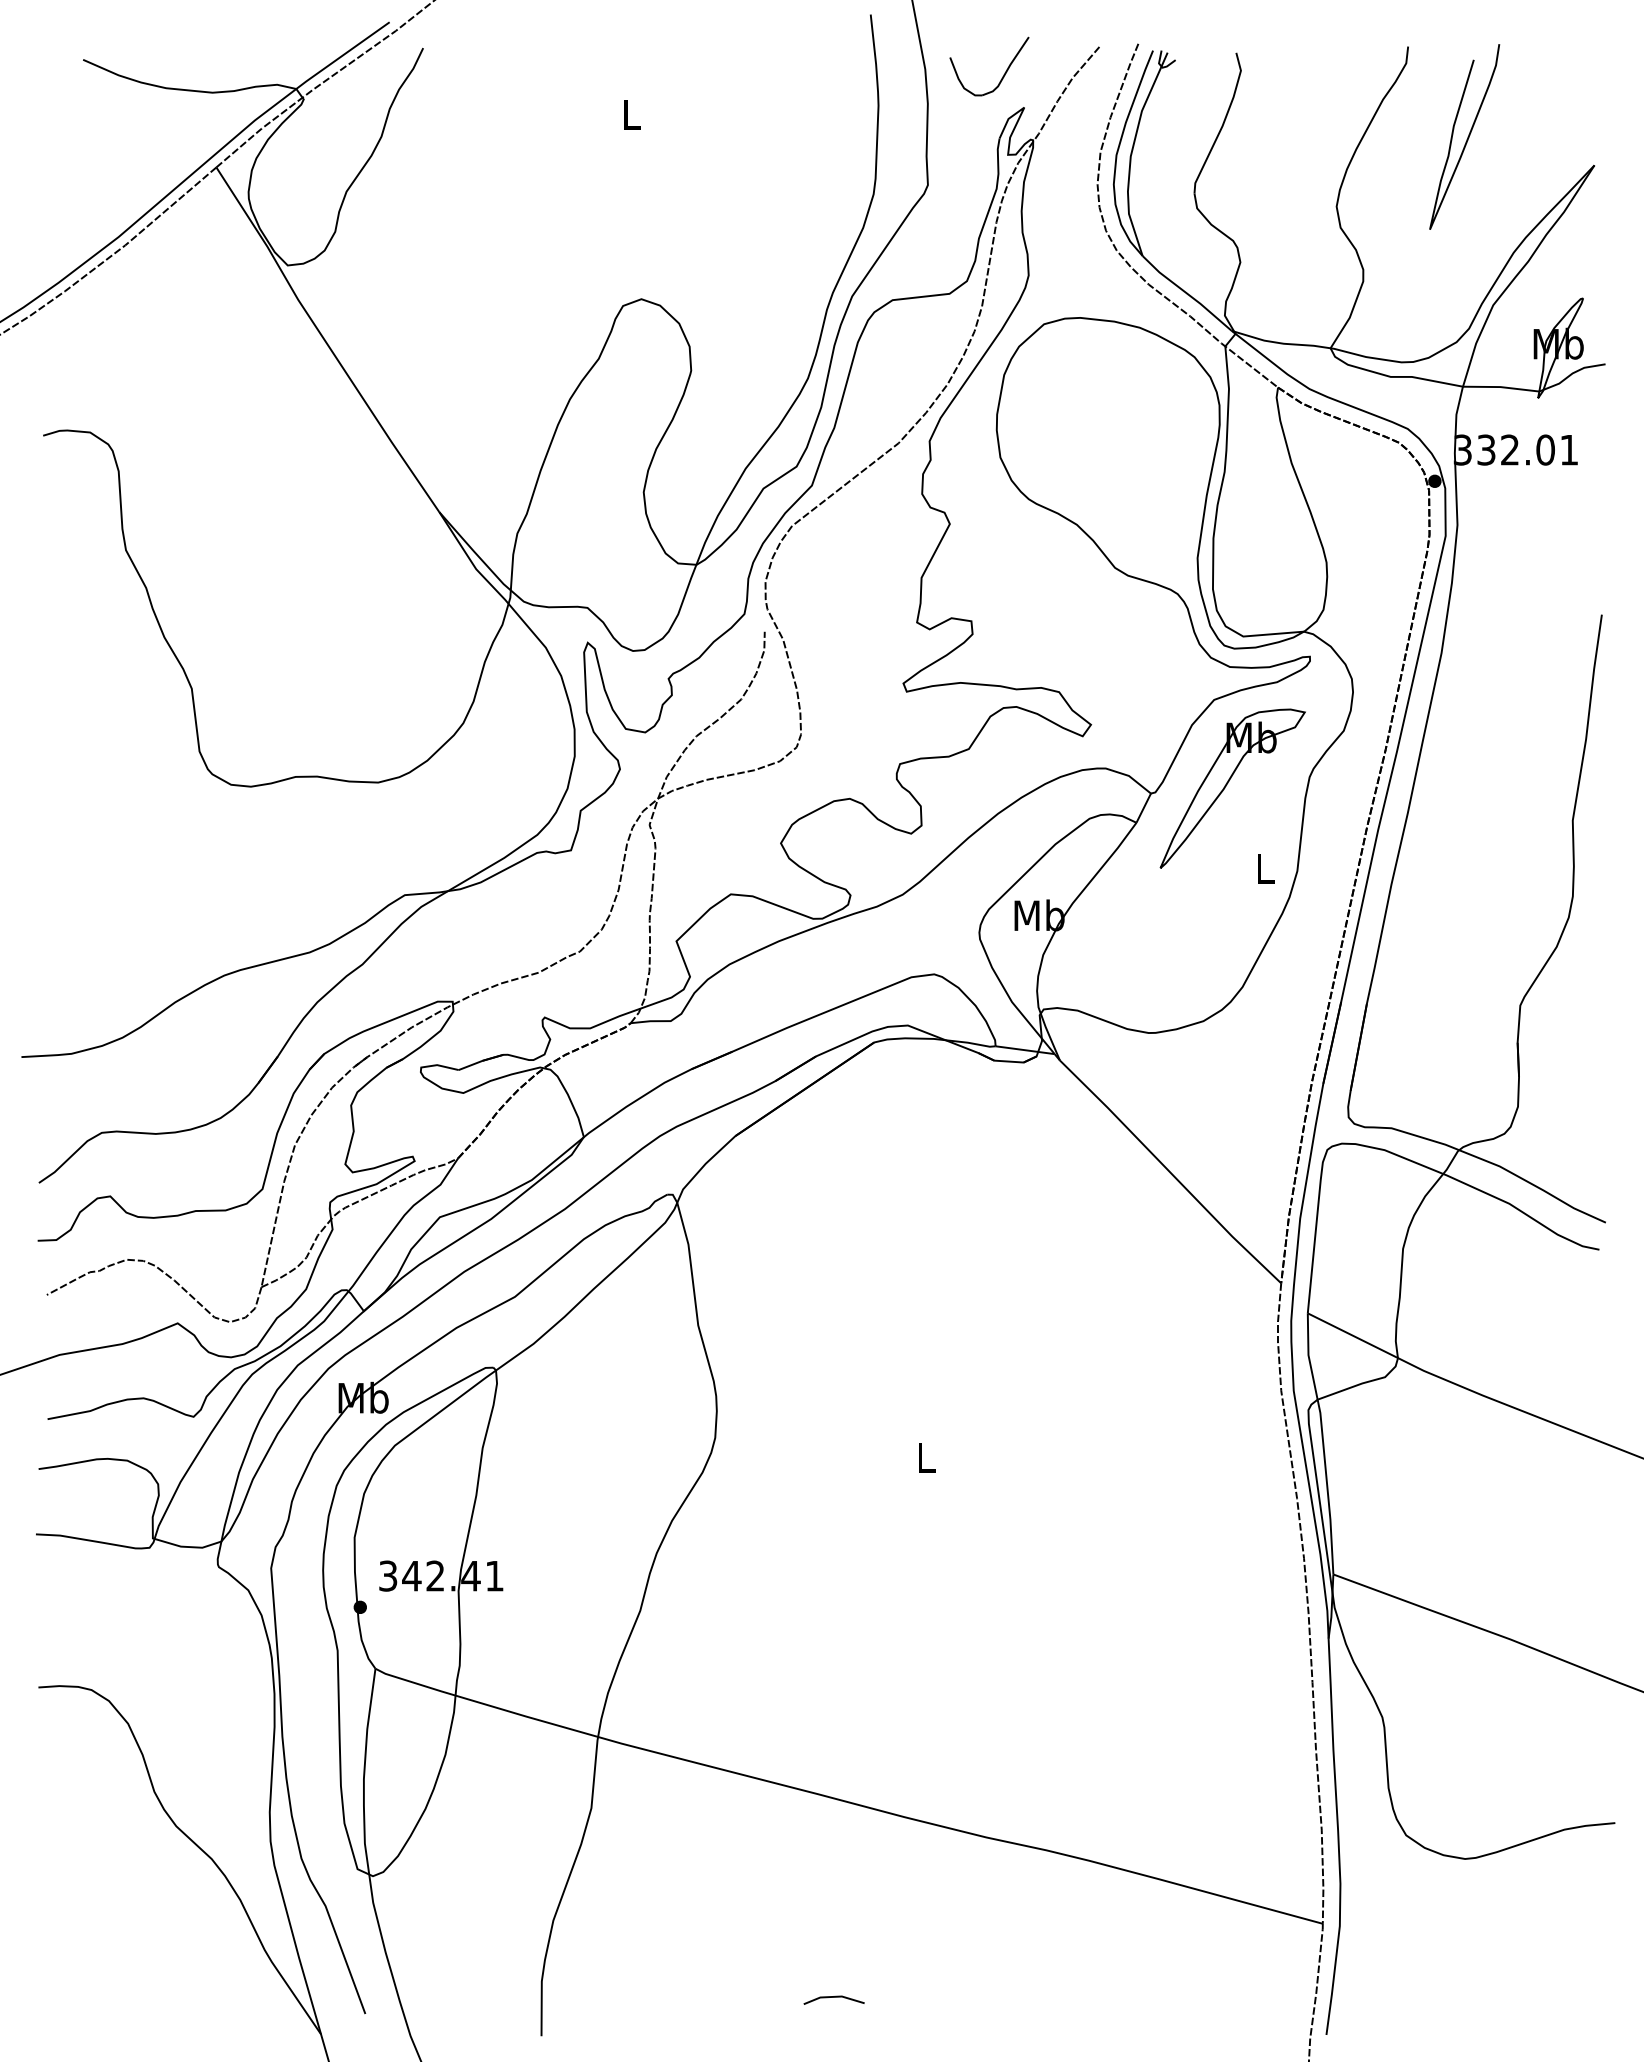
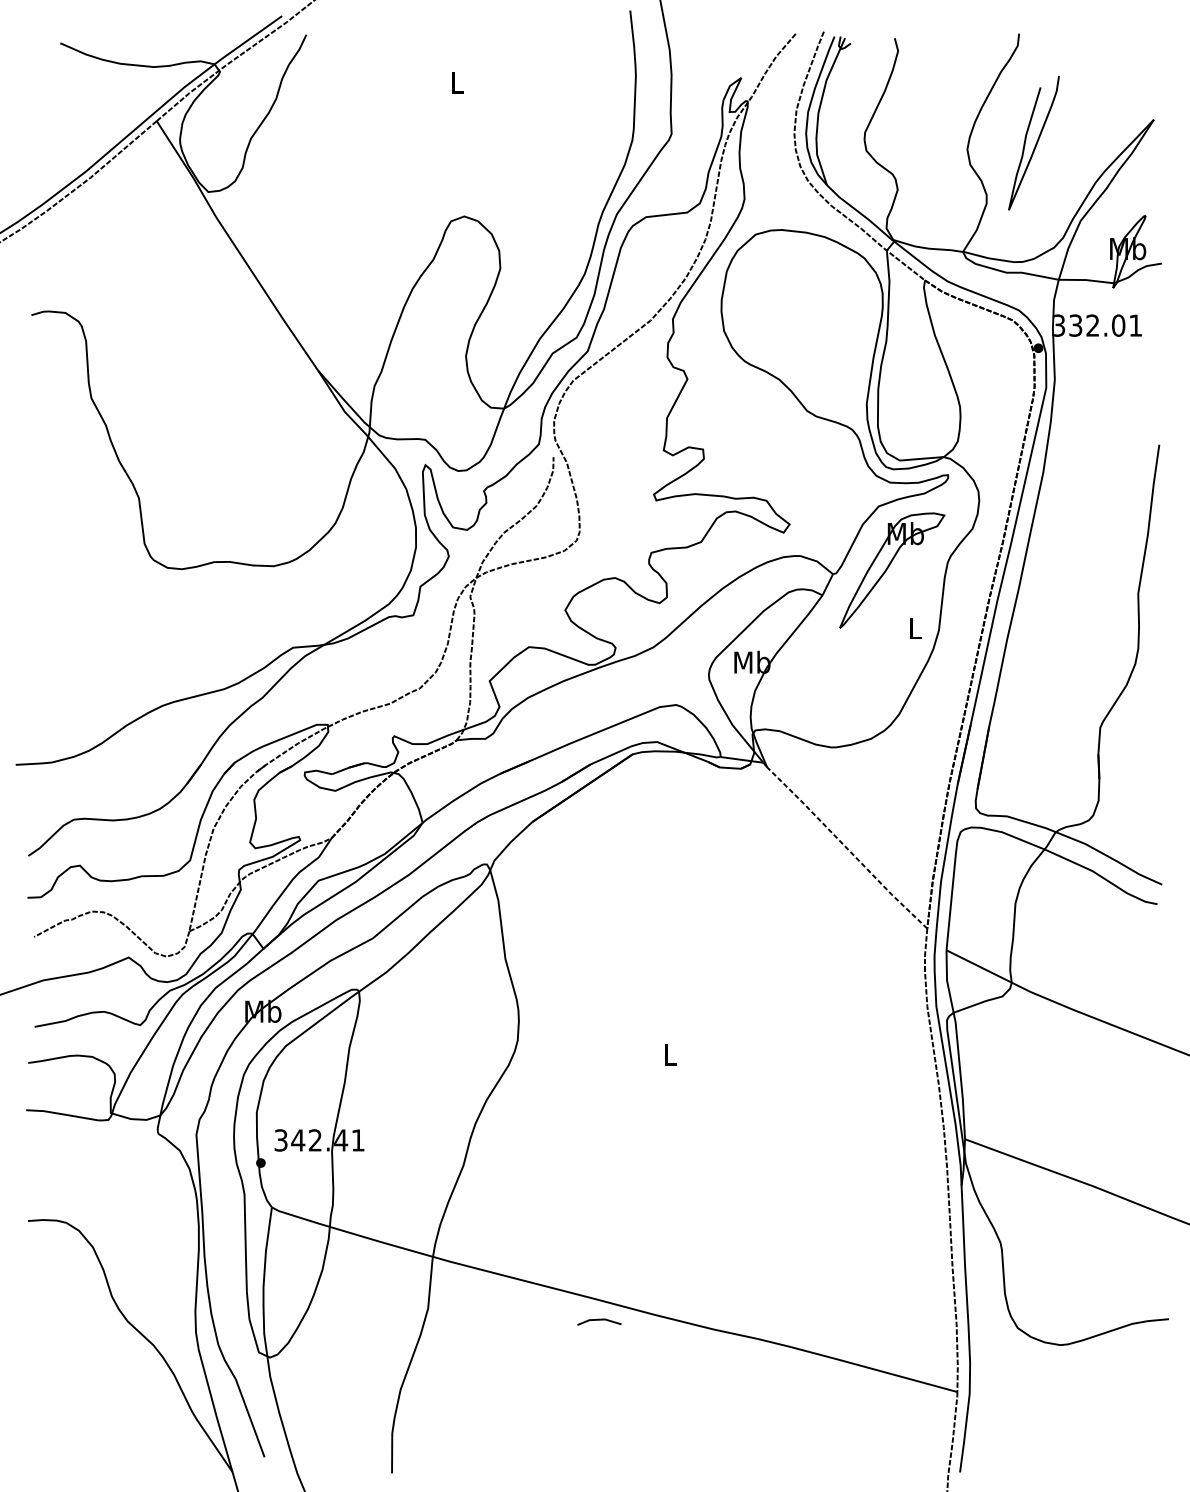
part: (1003, 74) -> (726, 53), removed
curve: (1467, 136) -> (1036, 142), moved
line: (1170, 1172) -> (847, 848), solid -> dashed
line: (833, 1997) -> (598, 1320), moved

